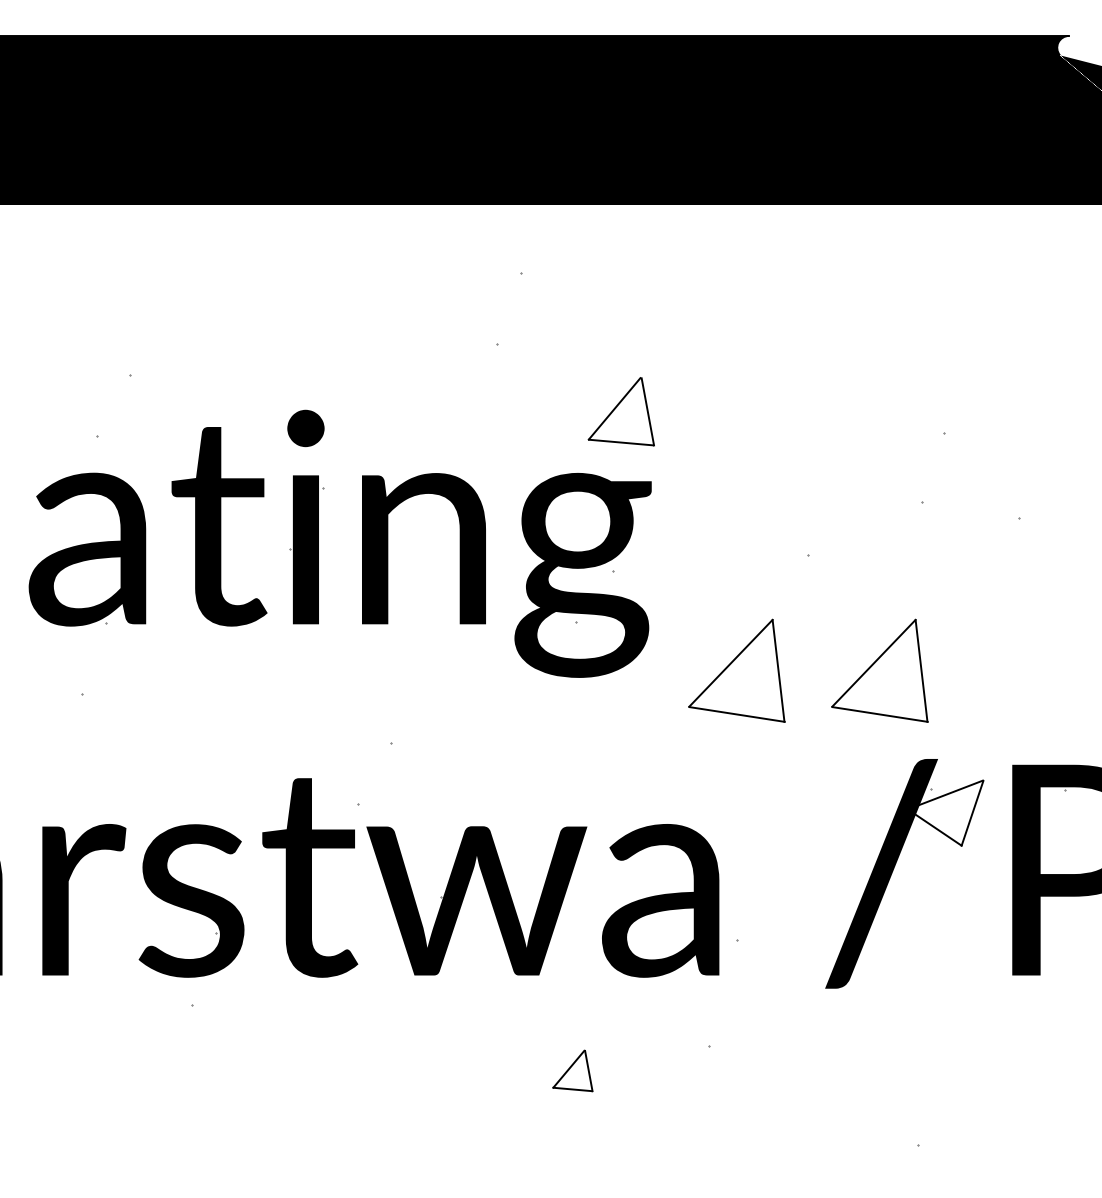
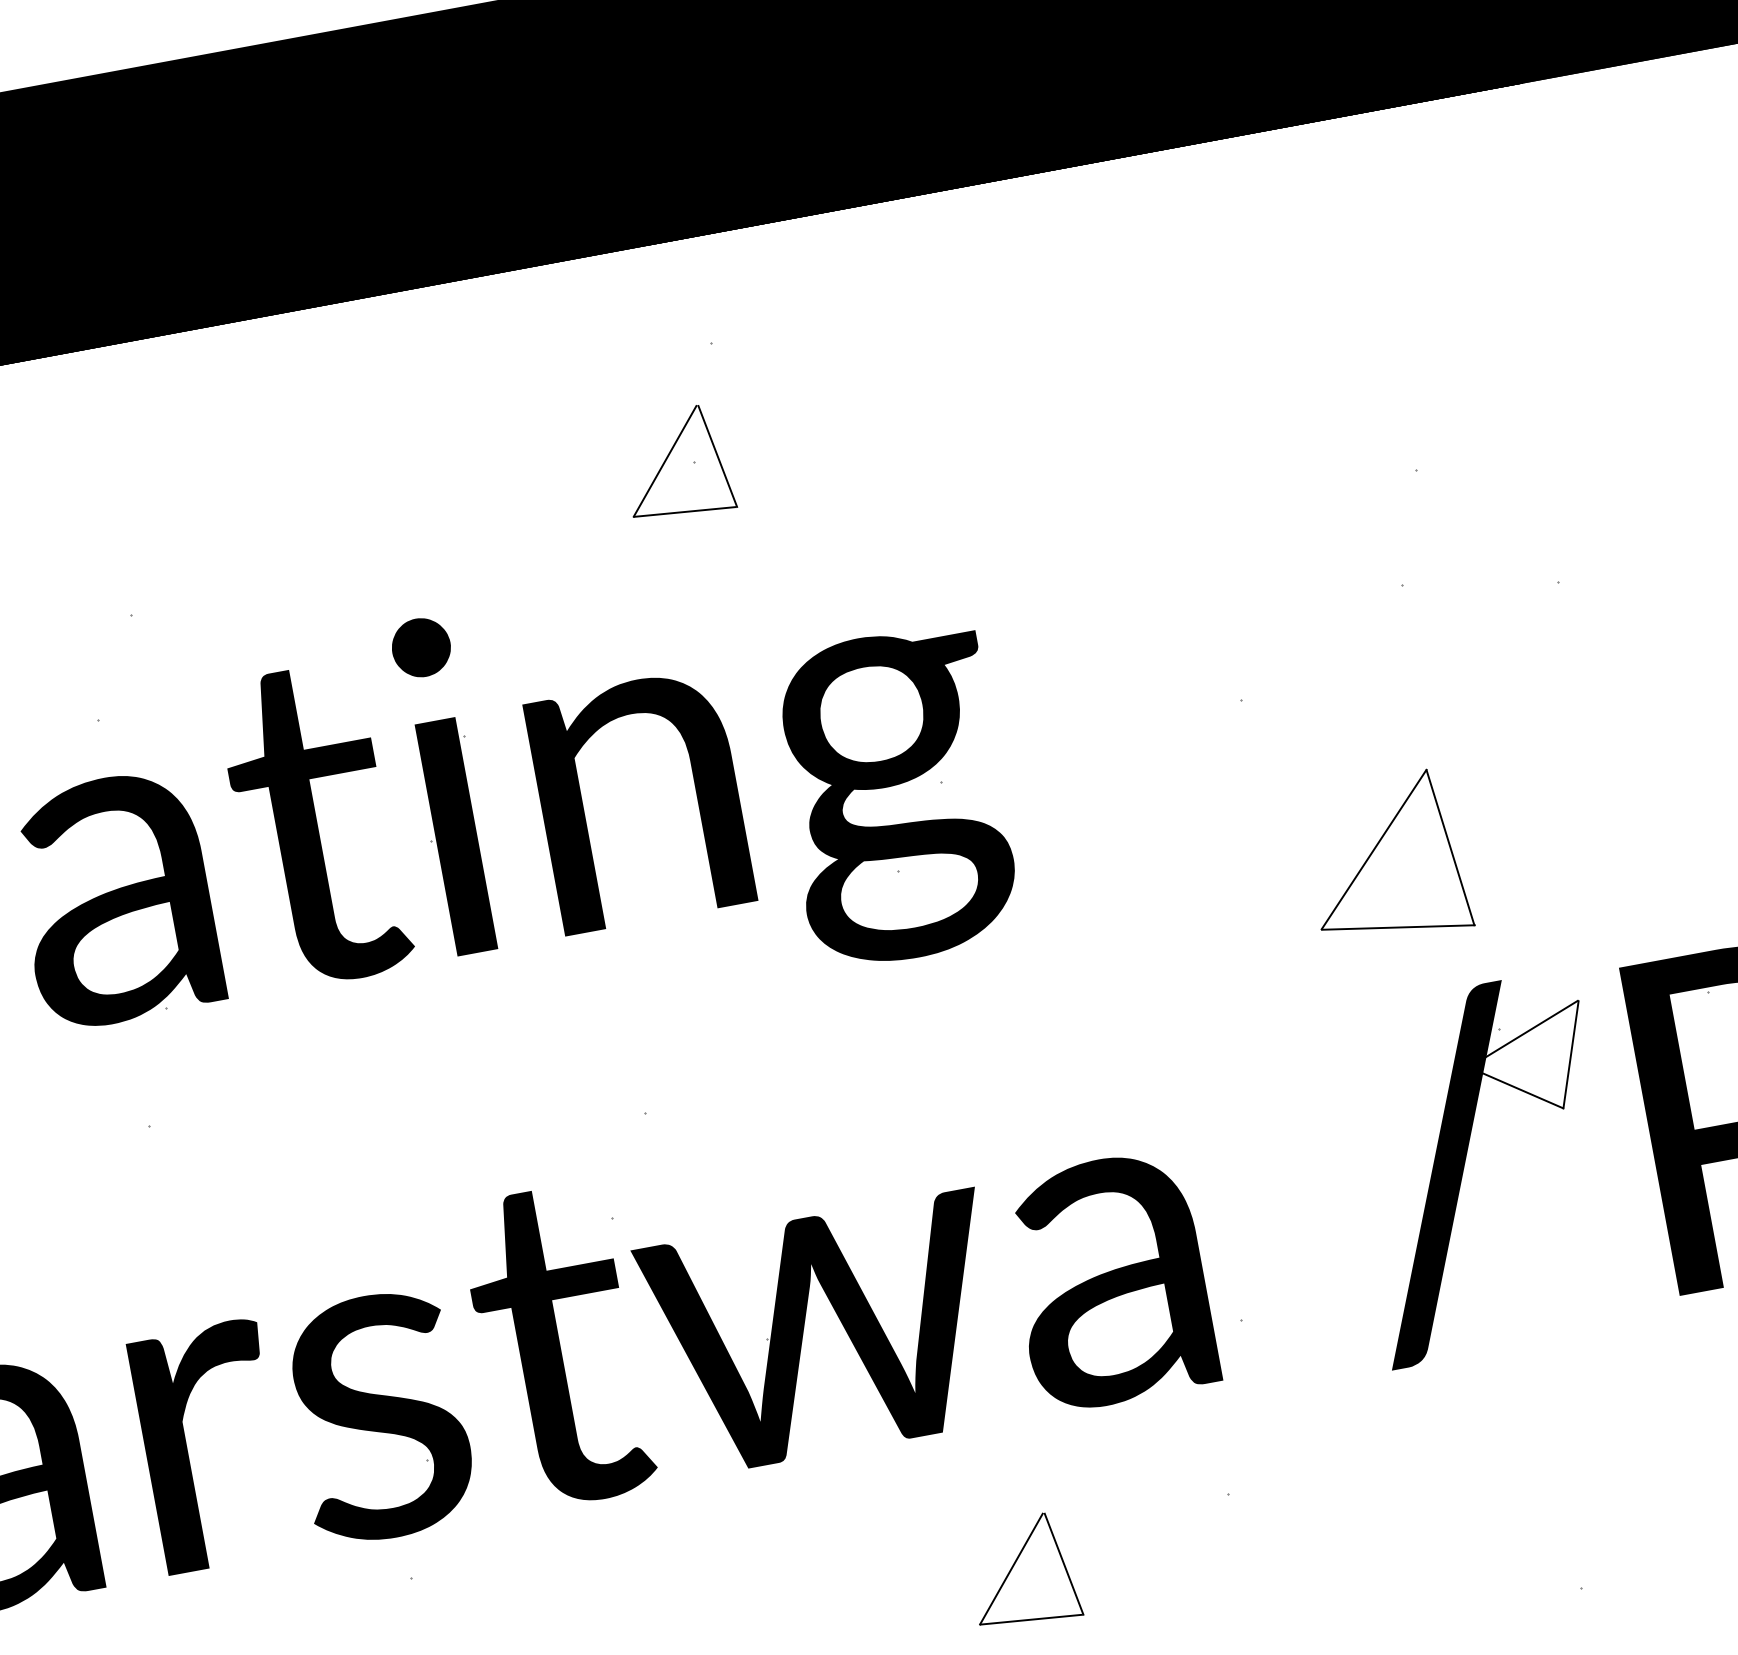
part: (620, 411) -> (675, 463), moved
part: (736, 670) -> (1162, 900), removed
part: (572, 1070) -> (1022, 1570), size x1.67

